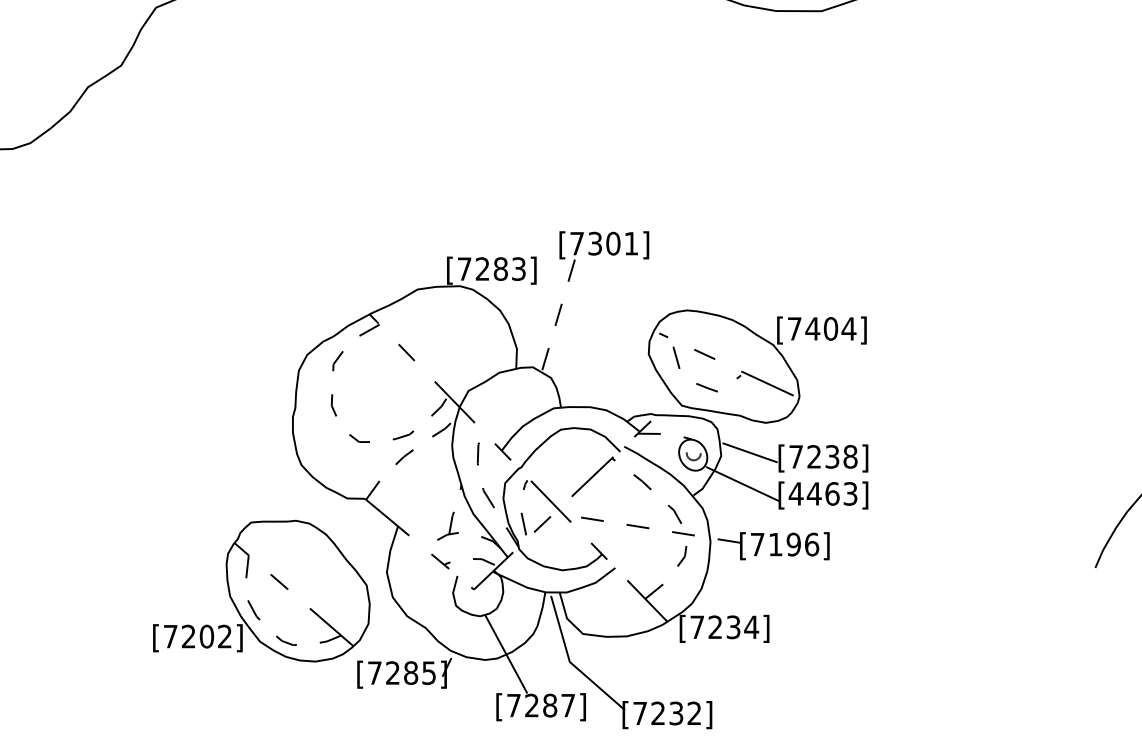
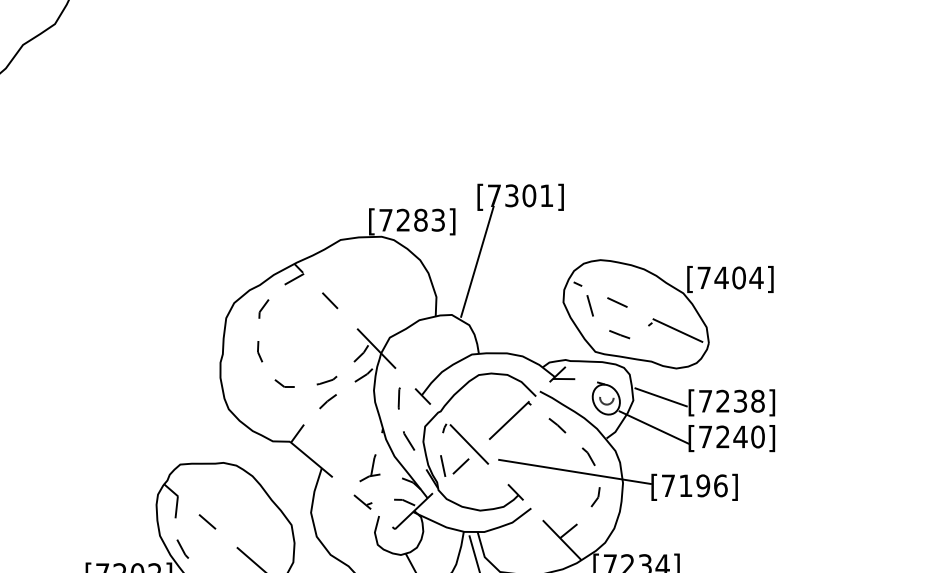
line: (559, 312) -> (477, 262), dashed -> solid
text: (822, 493) -> (730, 436), [4463] -> [7240]
line: (660, 530) -> (574, 472), dashed -> solid

